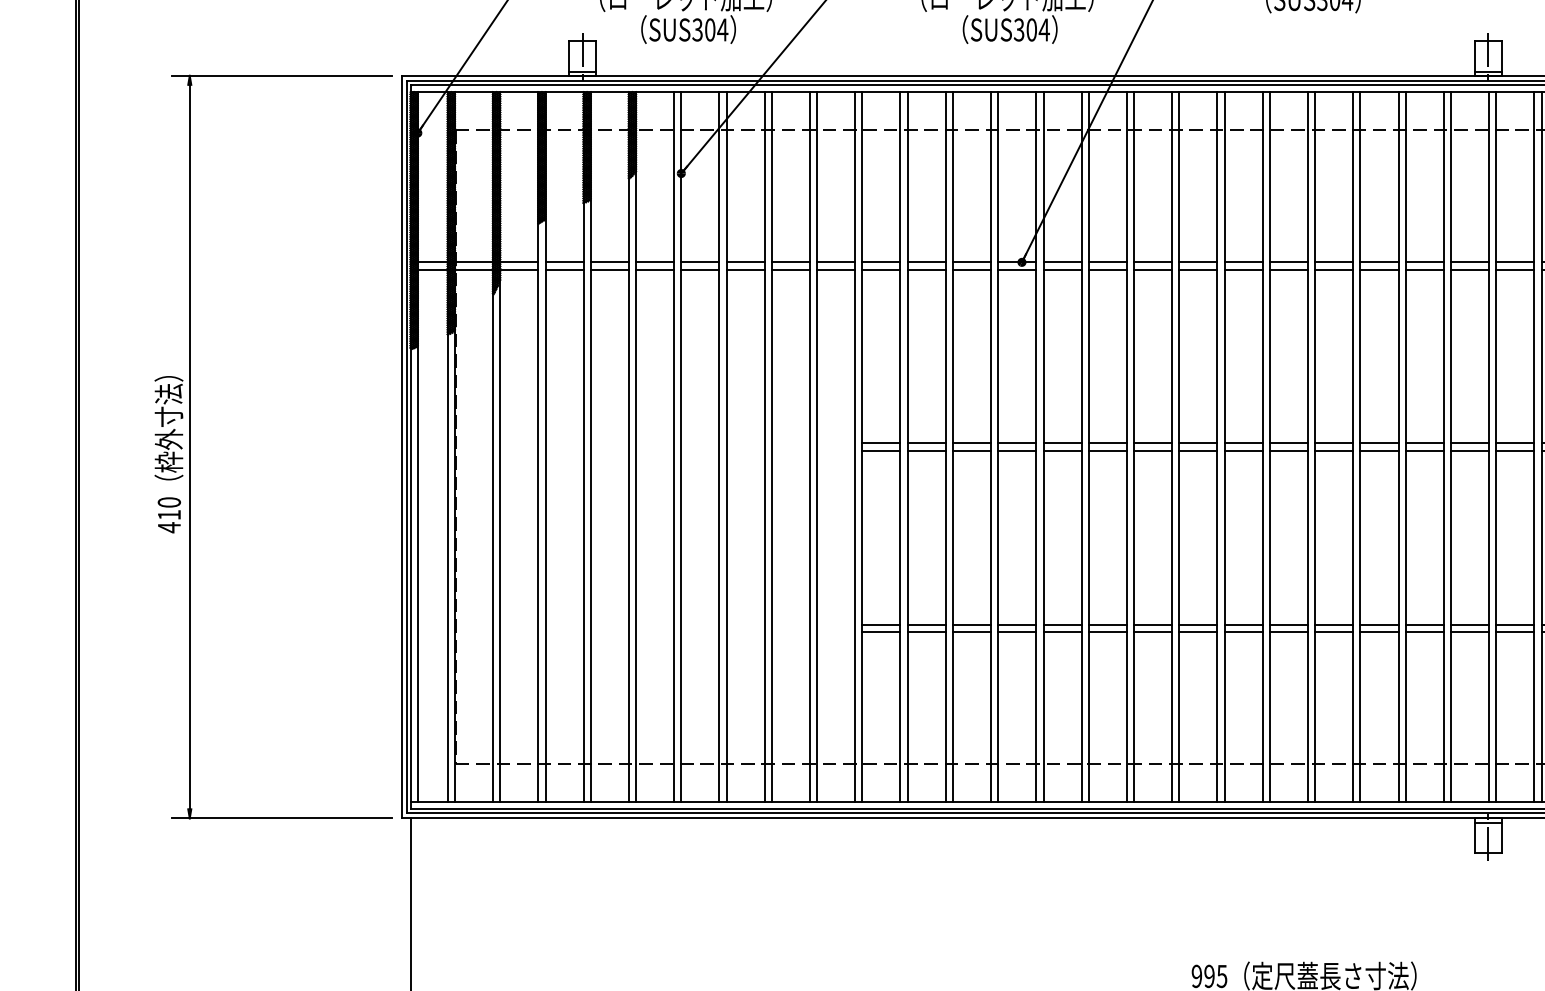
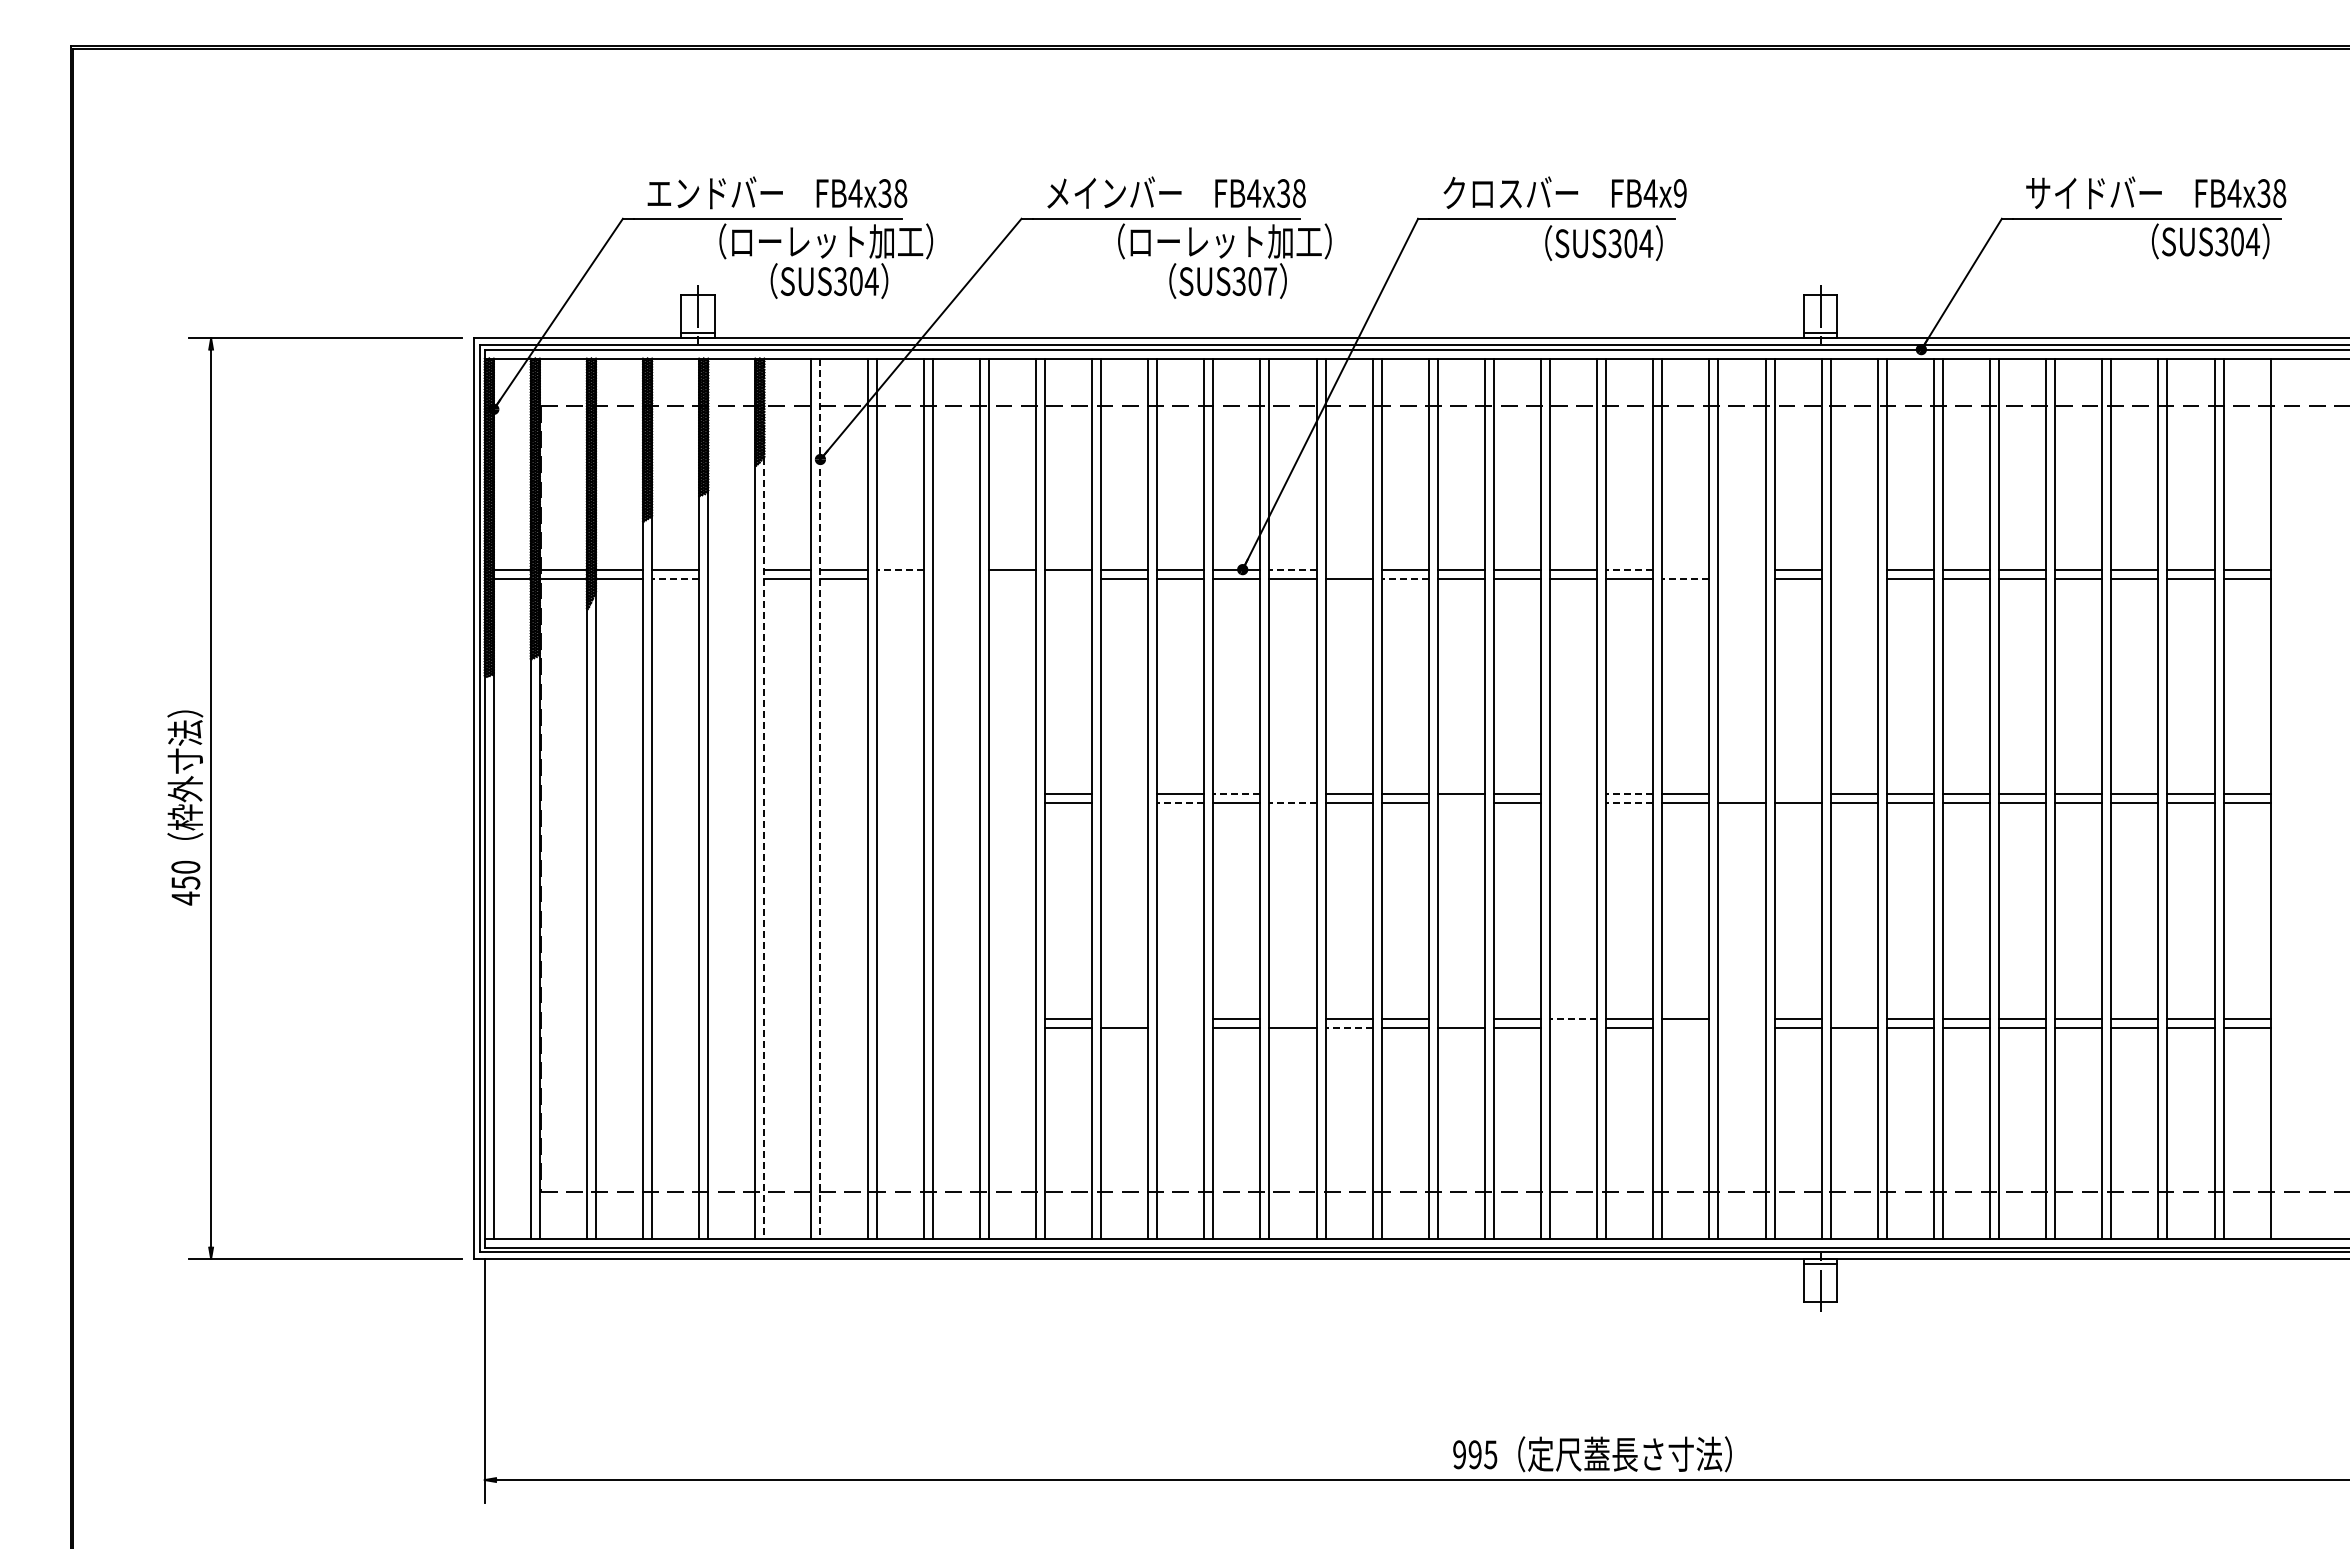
text: (1044, 29) -> (1270, 281), SUS304 -> SUS307
line: (609, 262) -> (731, 569), removed
line: (745, 262) -> (900, 569), solid -> dashed
line: (790, 262) -> (955, 569), removed
line: (1062, 262) -> (1293, 569), solid -> dashed
line: (1107, 262) -> (1348, 569), removed
line: (1333, 262) -> (1629, 569), solid -> dashed
line: (1379, 262) -> (1685, 569), removed
line: (1424, 262) -> (1741, 569), removed
line: (1514, 262) -> (1853, 569), removed
line: (564, 269) -> (675, 578), solid -> dashed
line: (609, 269) -> (731, 578), removed
line: (745, 269) -> (899, 578), removed
line: (790, 269) -> (955, 578), removed
line: (835, 269) -> (1011, 578), removed
line: (881, 269) -> (1068, 578), removed
line: (1153, 269) -> (1405, 578), solid -> dashed
line: (1379, 269) -> (1685, 578), solid -> dashed
line: (1424, 269) -> (1741, 578), removed
line: (1514, 269) -> (1853, 578), removed
line: (926, 443) -> (1124, 794), removed
line: (1016, 443) -> (1236, 794), solid -> dashed
line: (1062, 443) -> (1292, 794), removed
line: (1288, 443) -> (1573, 794), removed
line: (1333, 443) -> (1629, 794), solid -> dashed
line: (1424, 443) -> (1741, 794), removed
line: (1469, 443) -> (1797, 794), removed
line: (636, 447) -> (764, 799), solid -> dashed
line: (681, 447) -> (820, 799), solid -> dashed
line: (926, 451) -> (1124, 803), removed
line: (971, 451) -> (1180, 803), solid -> dashed
line: (1062, 451) -> (1293, 803), solid -> dashed
line: (1197, 451) -> (1460, 803), removed
line: (1288, 451) -> (1573, 803), removed
line: (1333, 451) -> (1629, 803), solid -> dashed
text: (169, 514) -> (185, 882), 410 -> 450
line: (926, 624) -> (1124, 1018), removed
line: (971, 624) -> (1180, 1018), removed
line: (1062, 624) -> (1292, 1018), removed
line: (1197, 624) -> (1460, 1018), removed
line: (1288, 624) -> (1573, 1018), solid -> dashed
line: (1424, 624) -> (1741, 1018), removed
line: (1514, 624) -> (1853, 1018), removed
line: (971, 631) -> (1180, 1027), removed
line: (1108, 631) -> (1349, 1027), solid -> dashed
line: (1288, 631) -> (1573, 1027), removed
line: (1379, 631) -> (1685, 1027), removed
line: (1424, 631) -> (1741, 1027), removed

